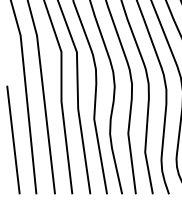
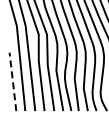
line: (12, 139) -> (12, 81), solid -> dashed

